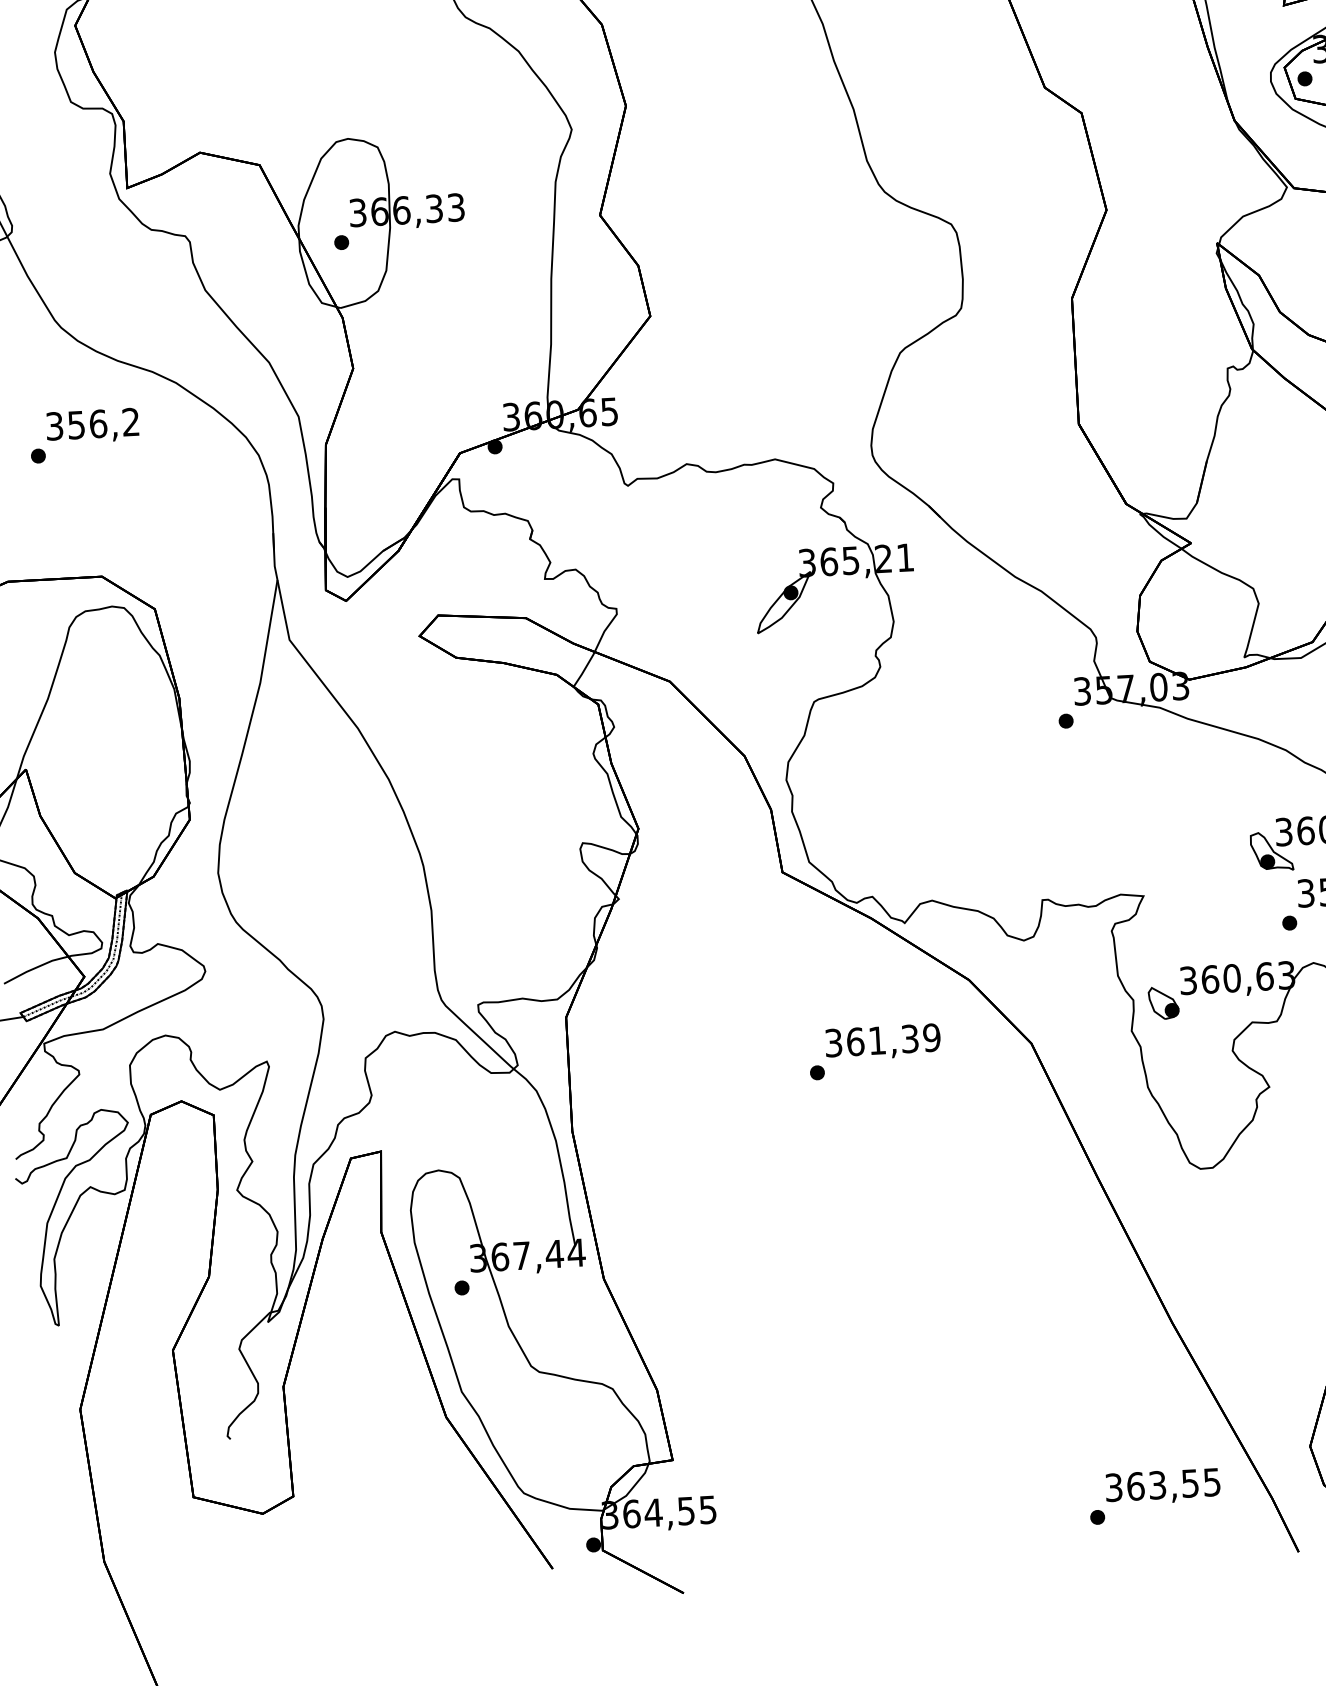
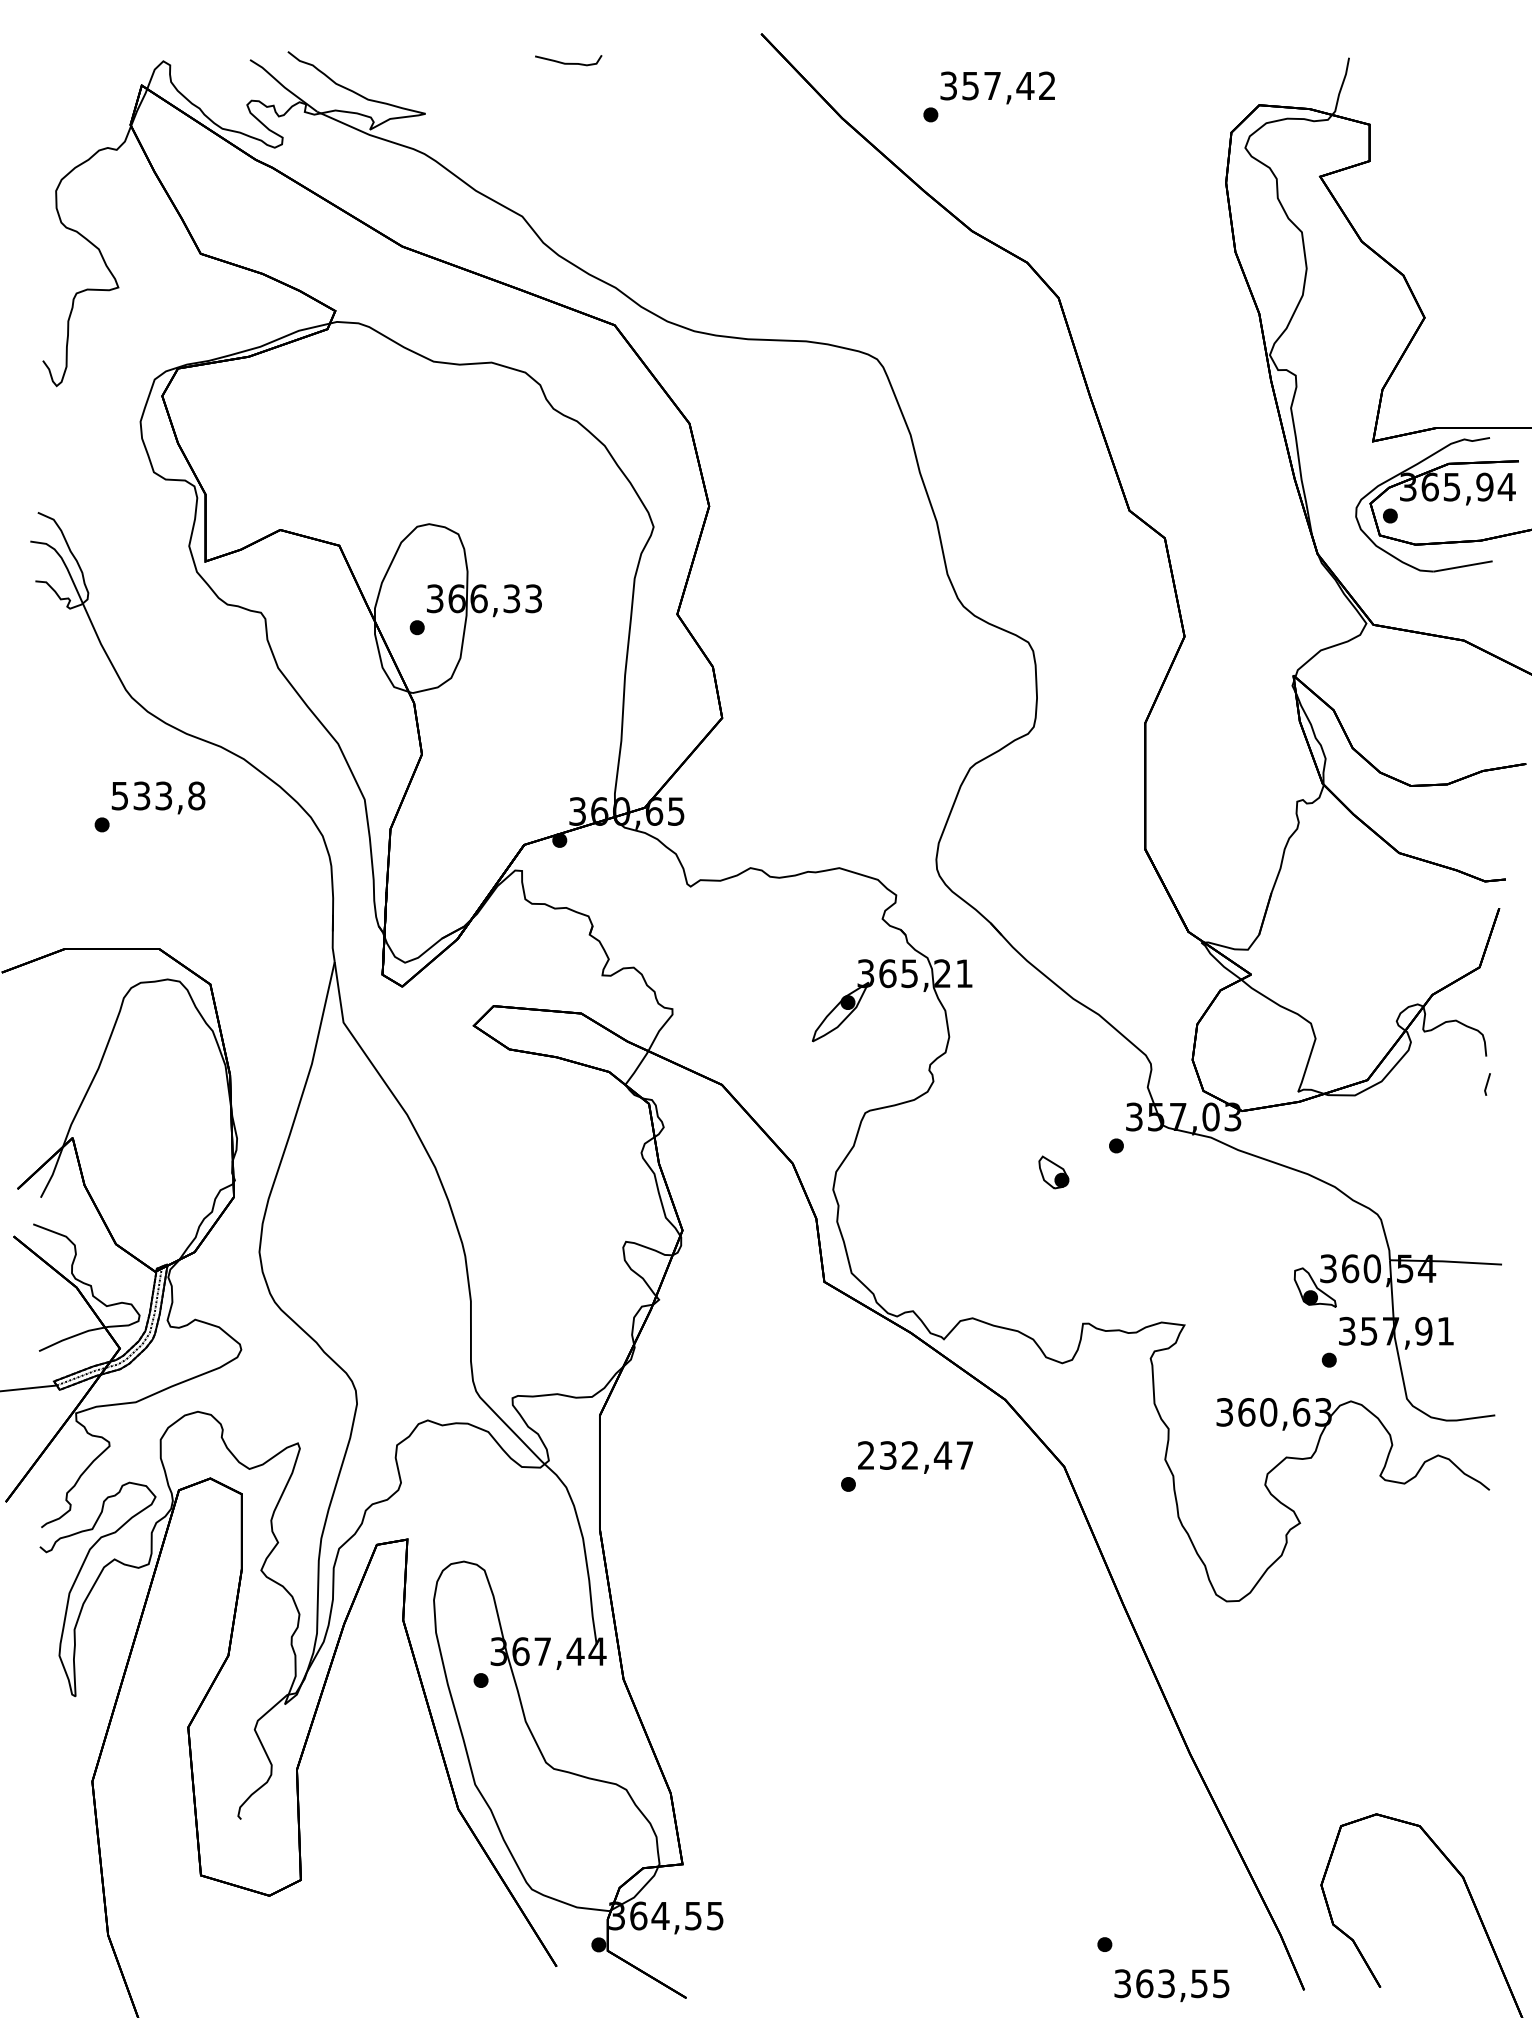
text: (92, 423) -> (158, 795), 356,2 -> 533,8
part: (1163, 1003) -> (1053, 1172), moved
text: (882, 1040) -> (915, 1455), 361,39 -> 232,47
text: (1162, 1486) -> (1171, 1985), moved

